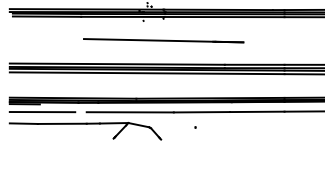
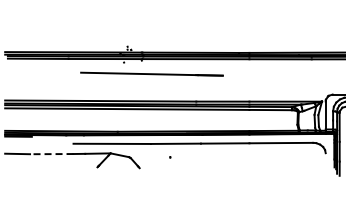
line: (163, 39) -> (151, 73), moved
line: (42, 111) -> (34, 143), removed
line: (61, 124) -> (51, 154), solid -> dashed

